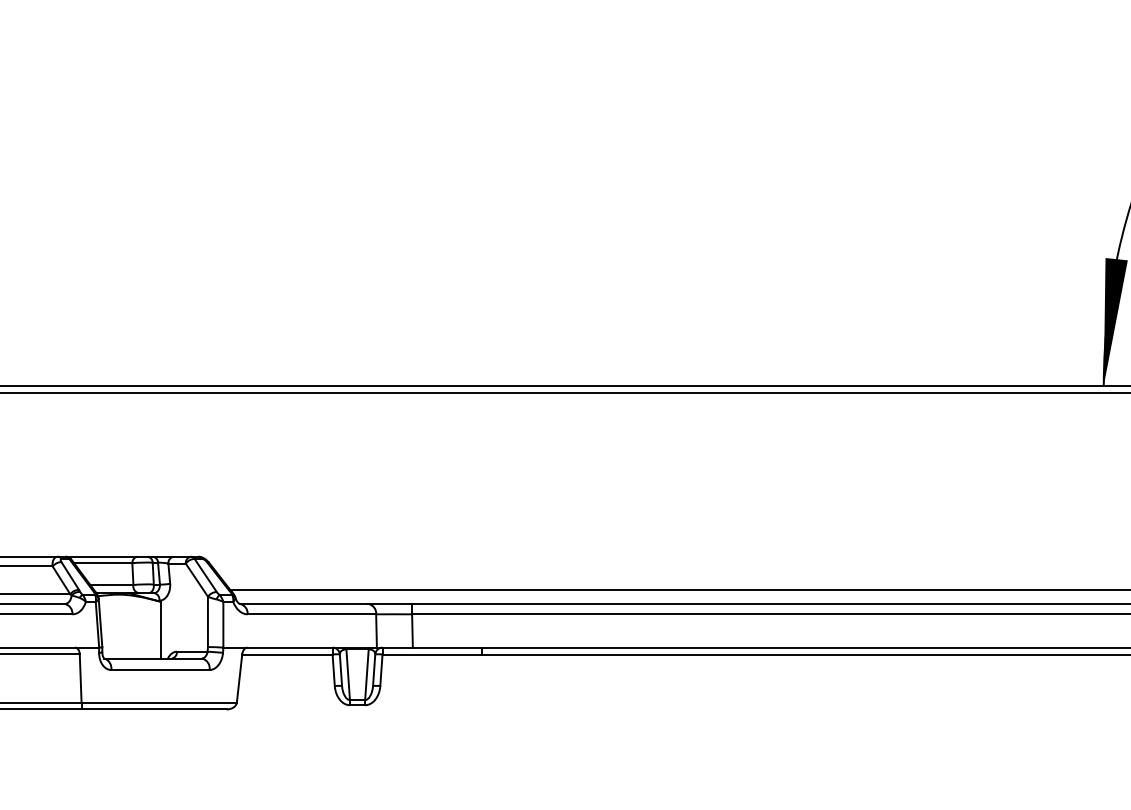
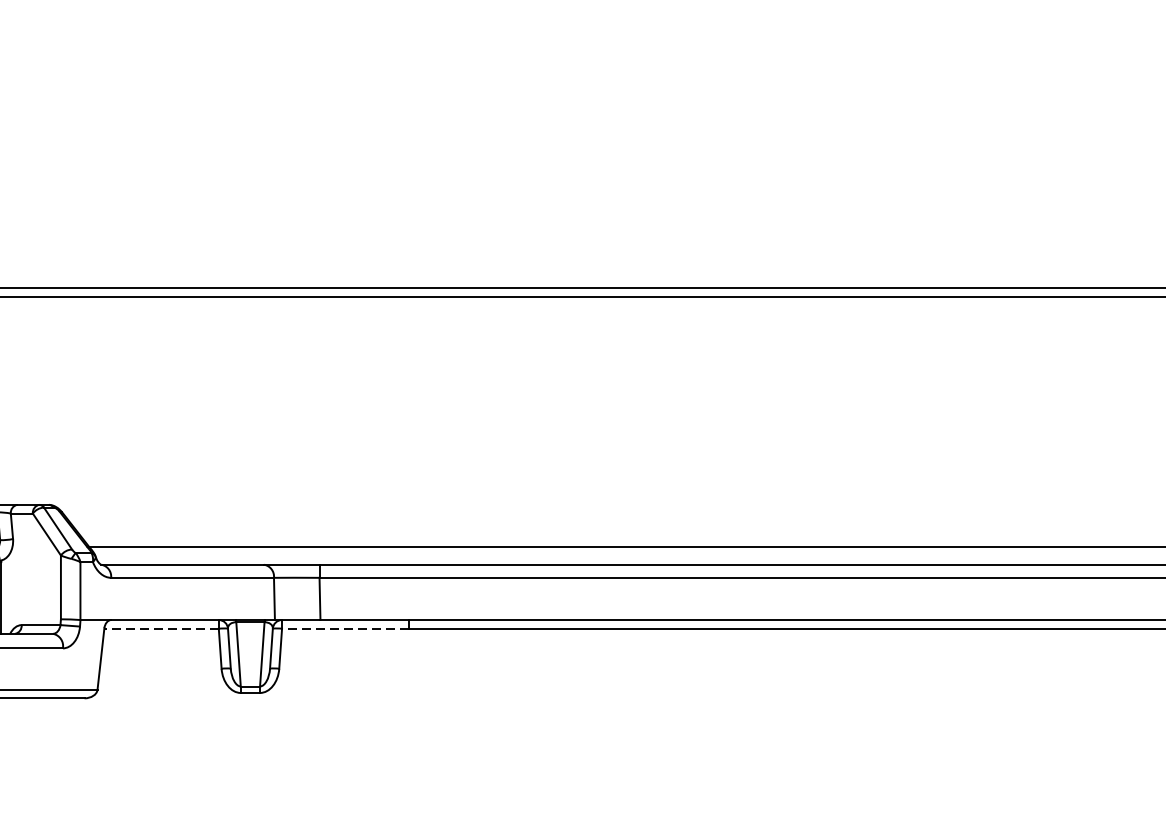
line: (286, 654) -> (160, 628), solid -> dashed
line: (432, 654) -> (345, 628), solid -> dashed

